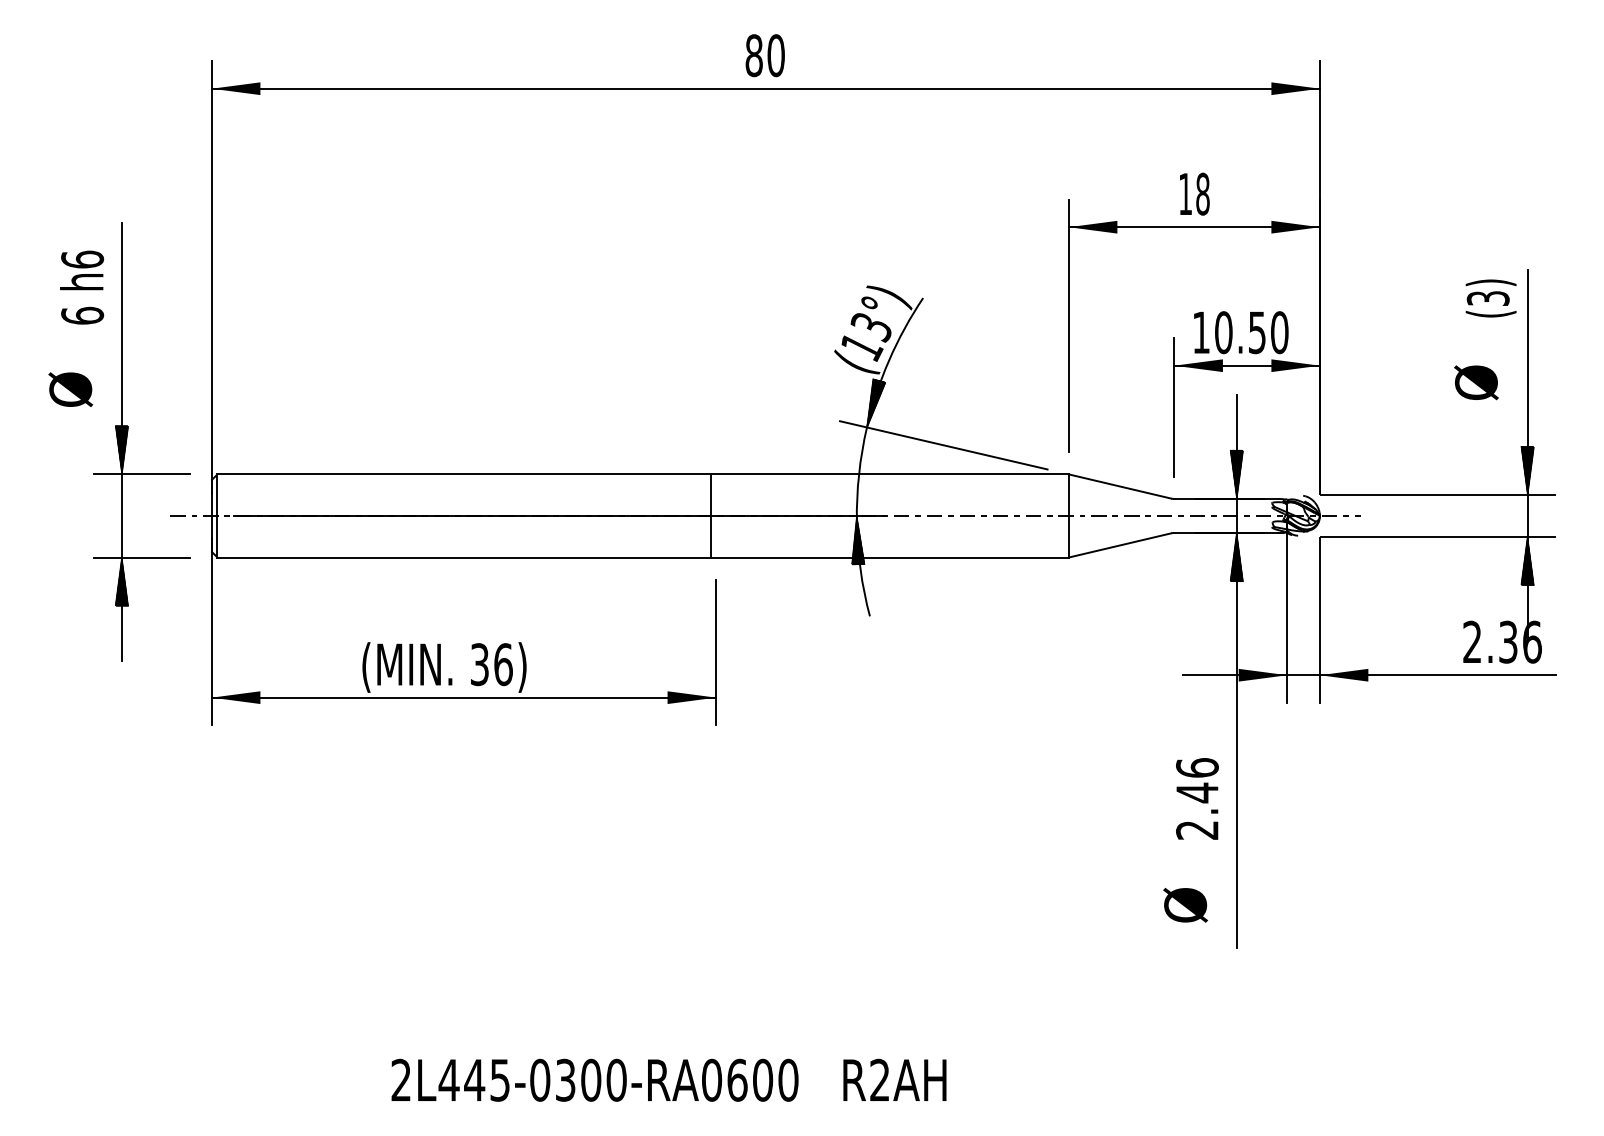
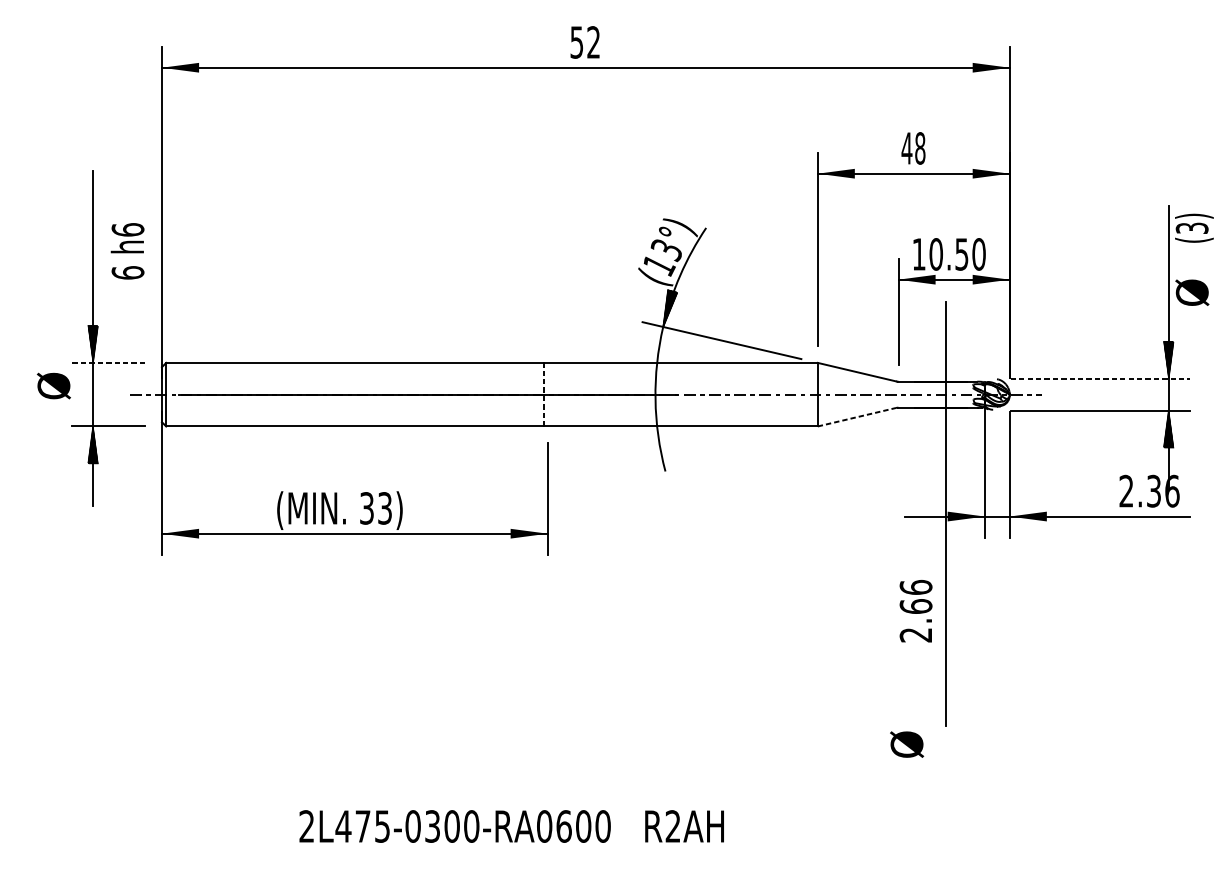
text: (764, 55) -> (584, 42), 80 -> 52
text: (1185, 193) -> (906, 147), 18 -> 48
text: (82, 287) -> (127, 251), moved
text: (1490, 298) -> (1193, 228), moved
text: (1476, 382) -> (1192, 292), moved
text: (70, 389) -> (53, 385), moved
line: (142, 474) -> (108, 362), solid -> dashed
hatch: (1236, 474) -> (945, 362), removed
line: (1438, 495) -> (1100, 379), solid -> dashed
line: (710, 515) -> (543, 394), solid -> dashed
hatch: (857, 540) -> (655, 413), removed
line: (1120, 545) -> (857, 417), solid -> dashed
hatch: (1236, 557) -> (945, 426), removed
text: (503, 664) -> (385, 508), 36) -> 33)
text: (1197, 792) -> (916, 606), 2.46 -> 2.66
text: (1185, 905) -> (906, 744), moved
text: (474, 1079) -> (362, 825), 2L445-0300-RA0600 -> 2L475-0300-RA0600

